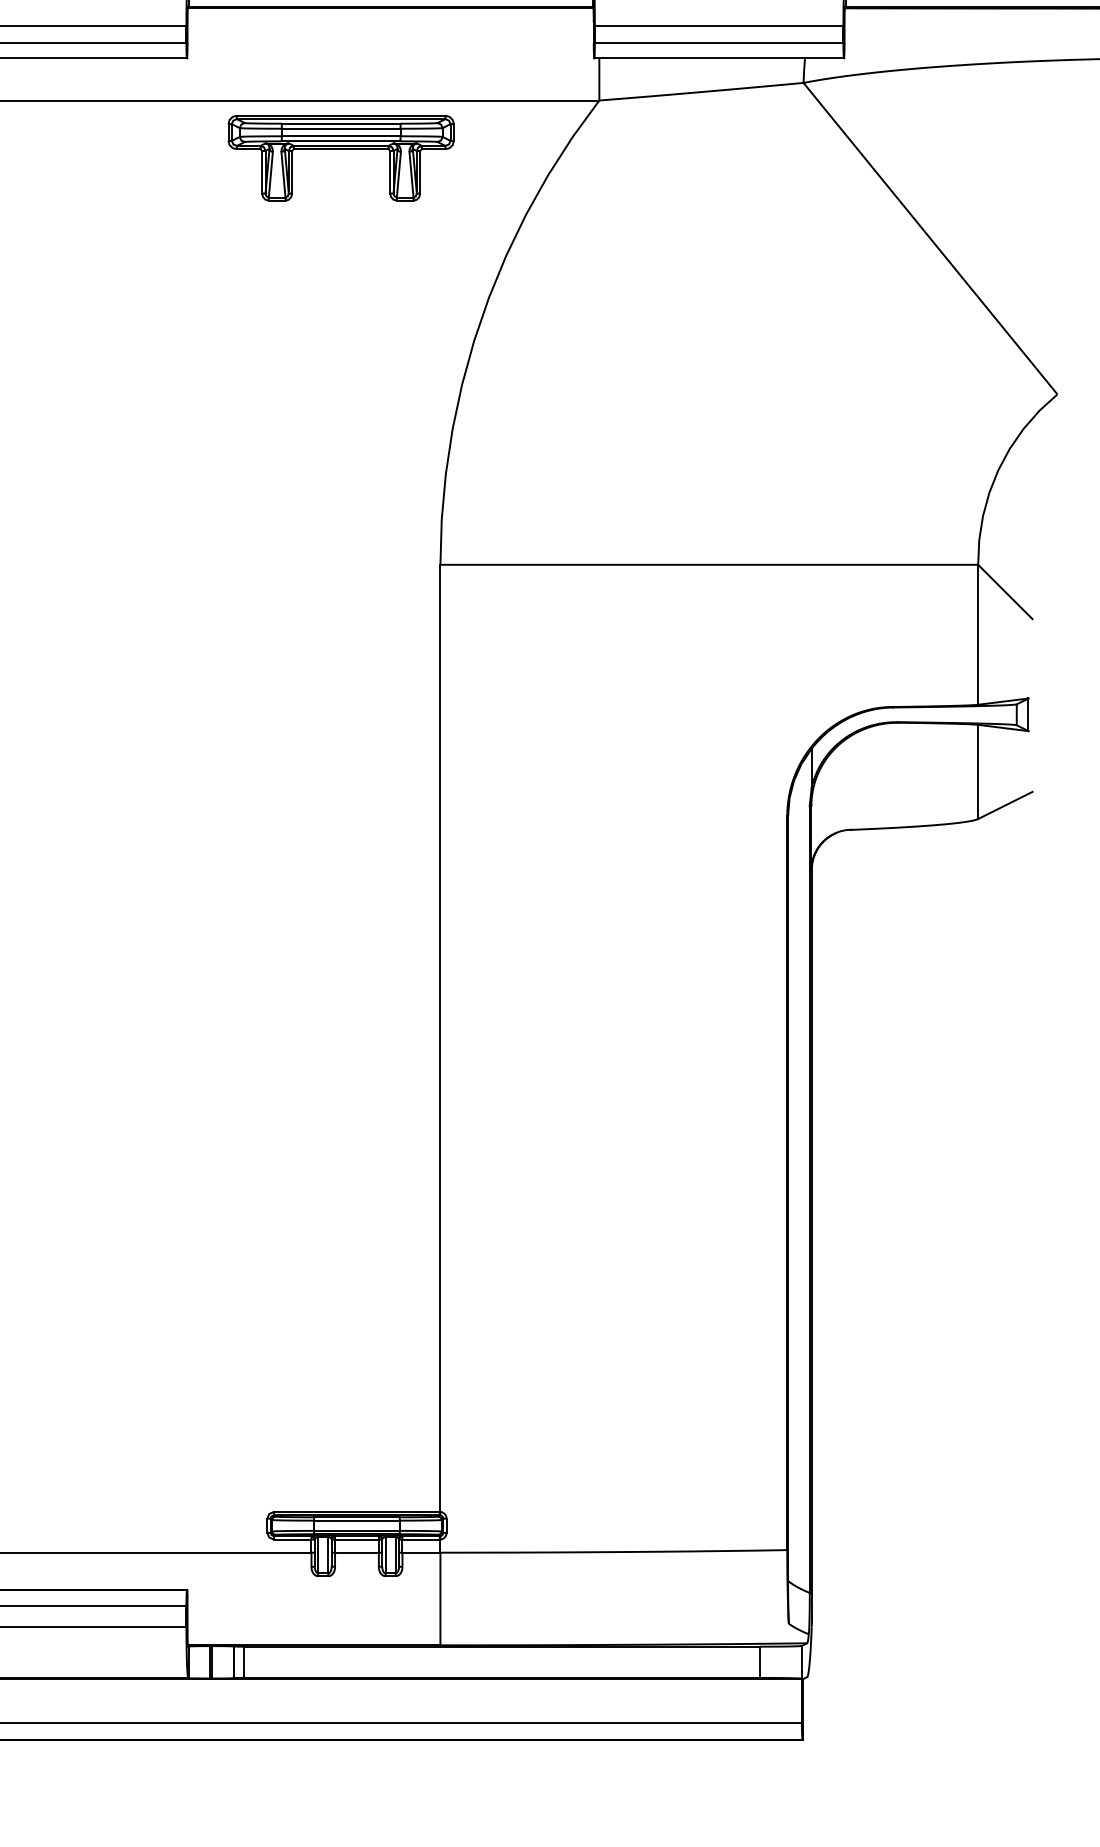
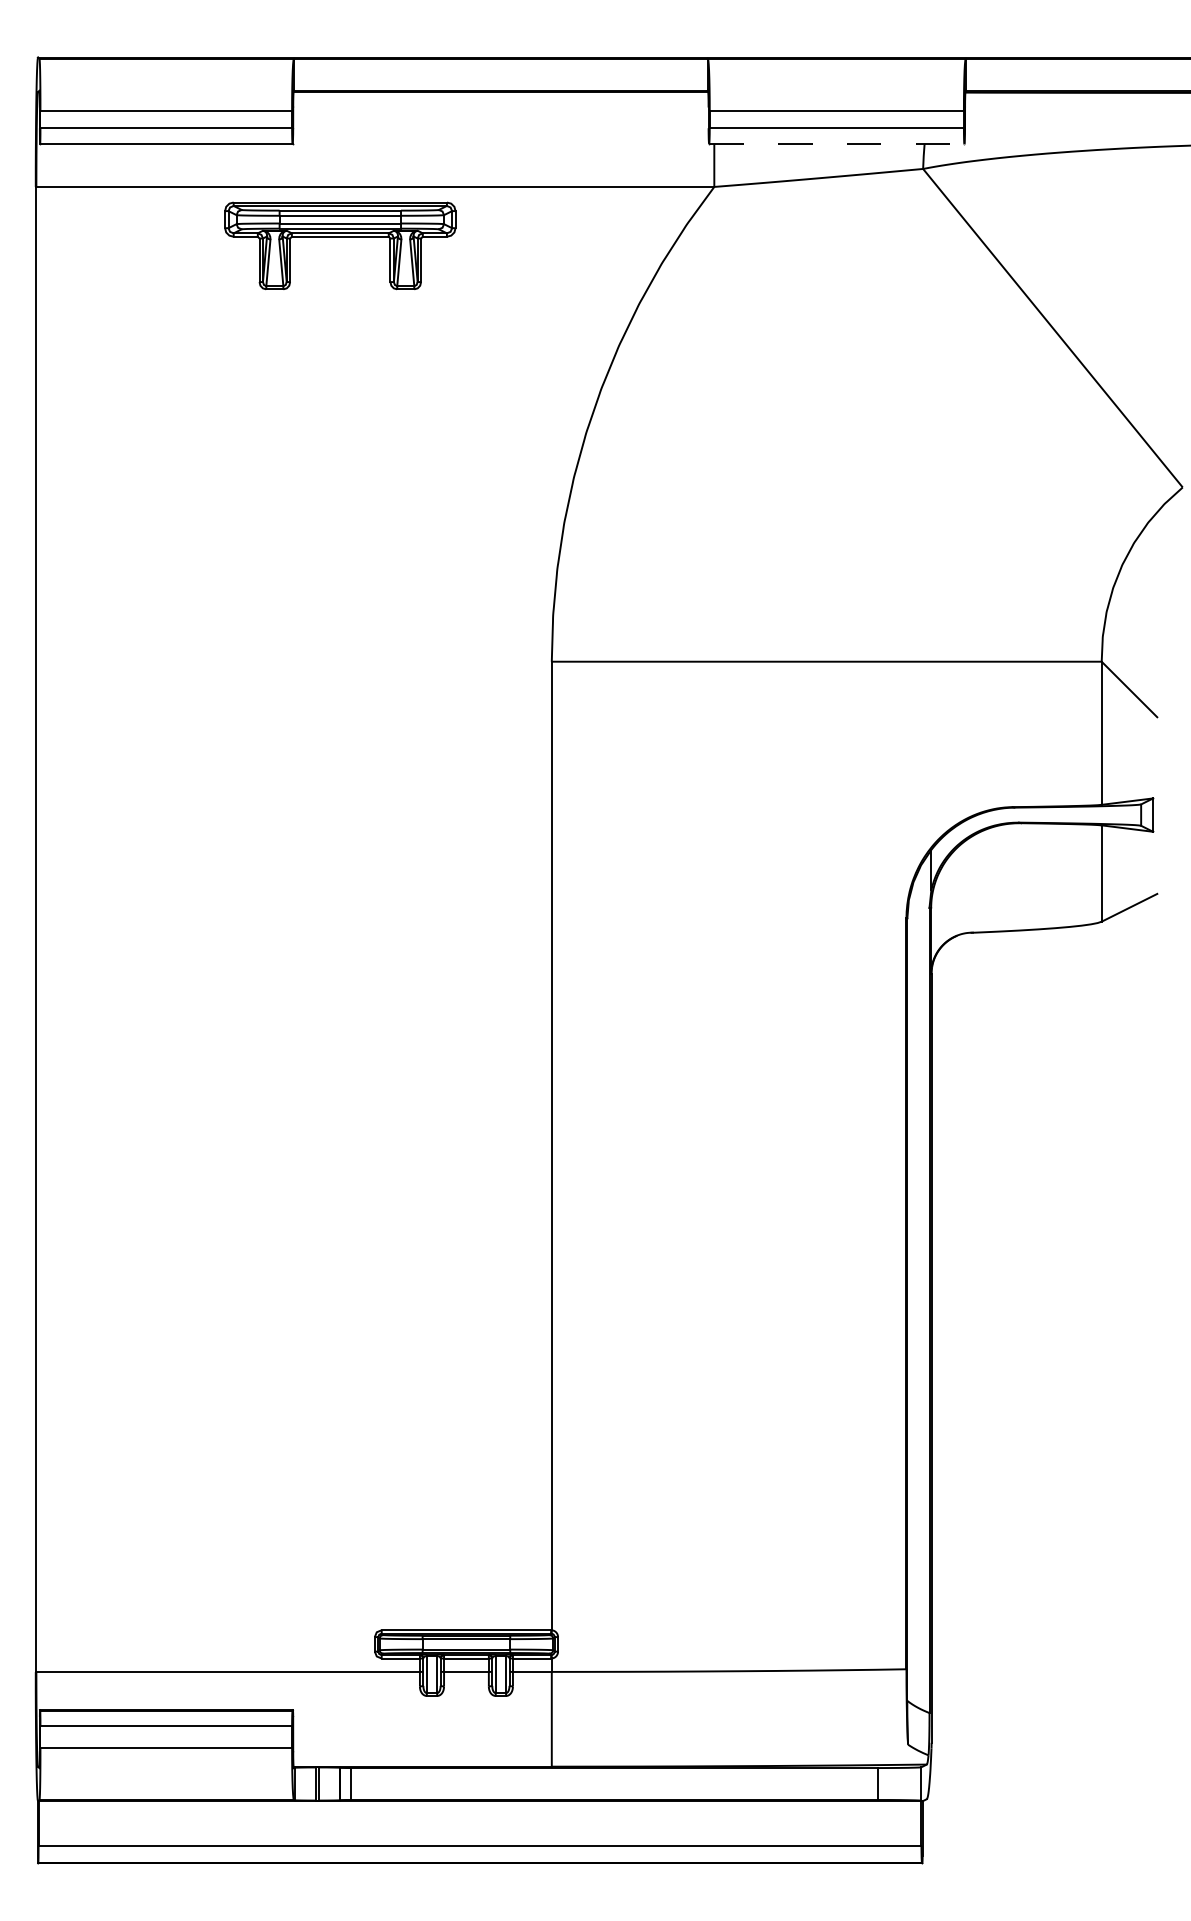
line: (718, 58) -> (836, 143), solid -> dashed
part: (341, 149) -> (340, 237), moved

